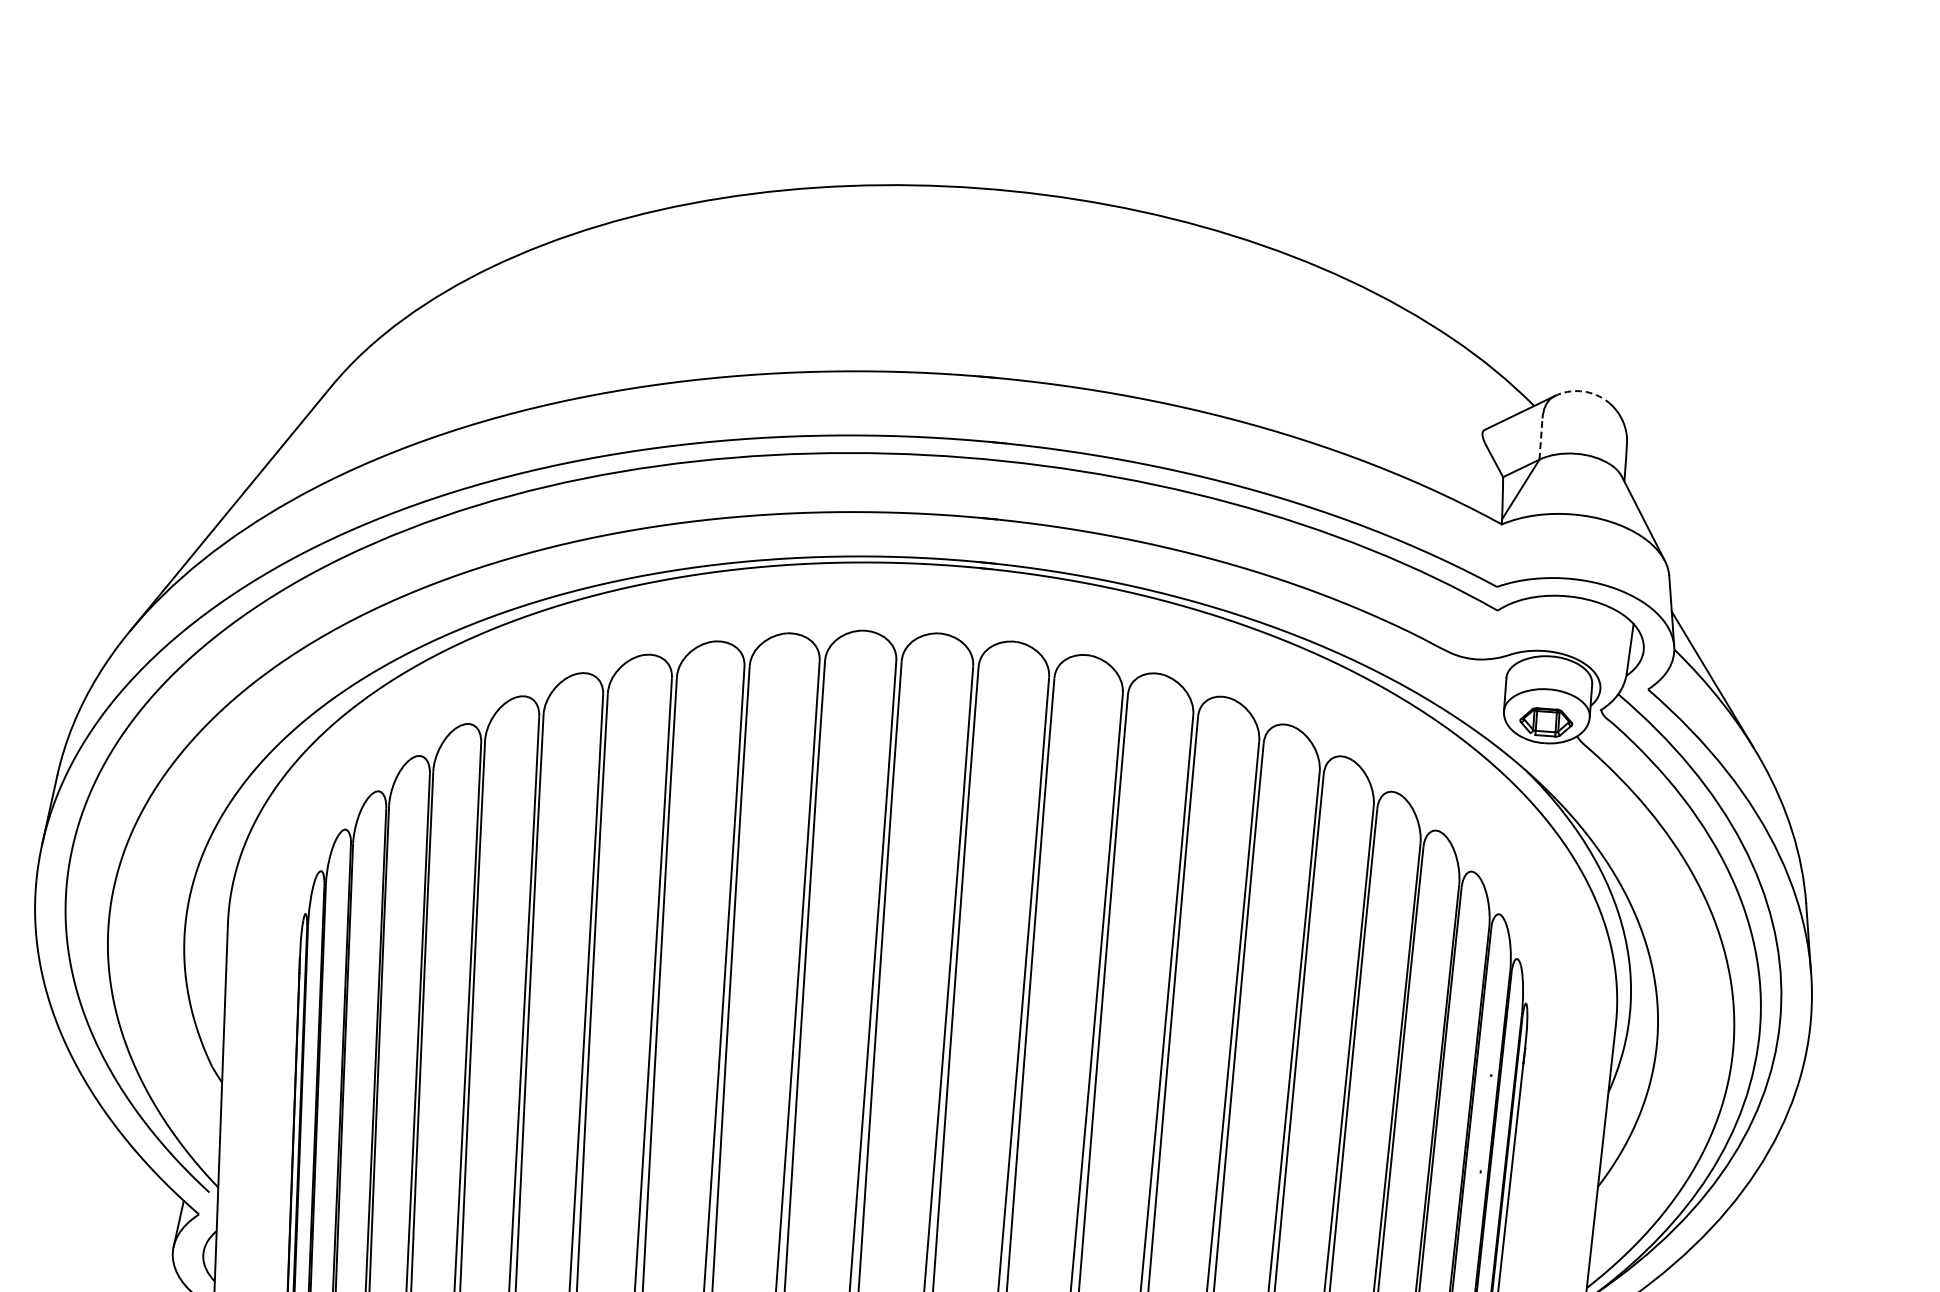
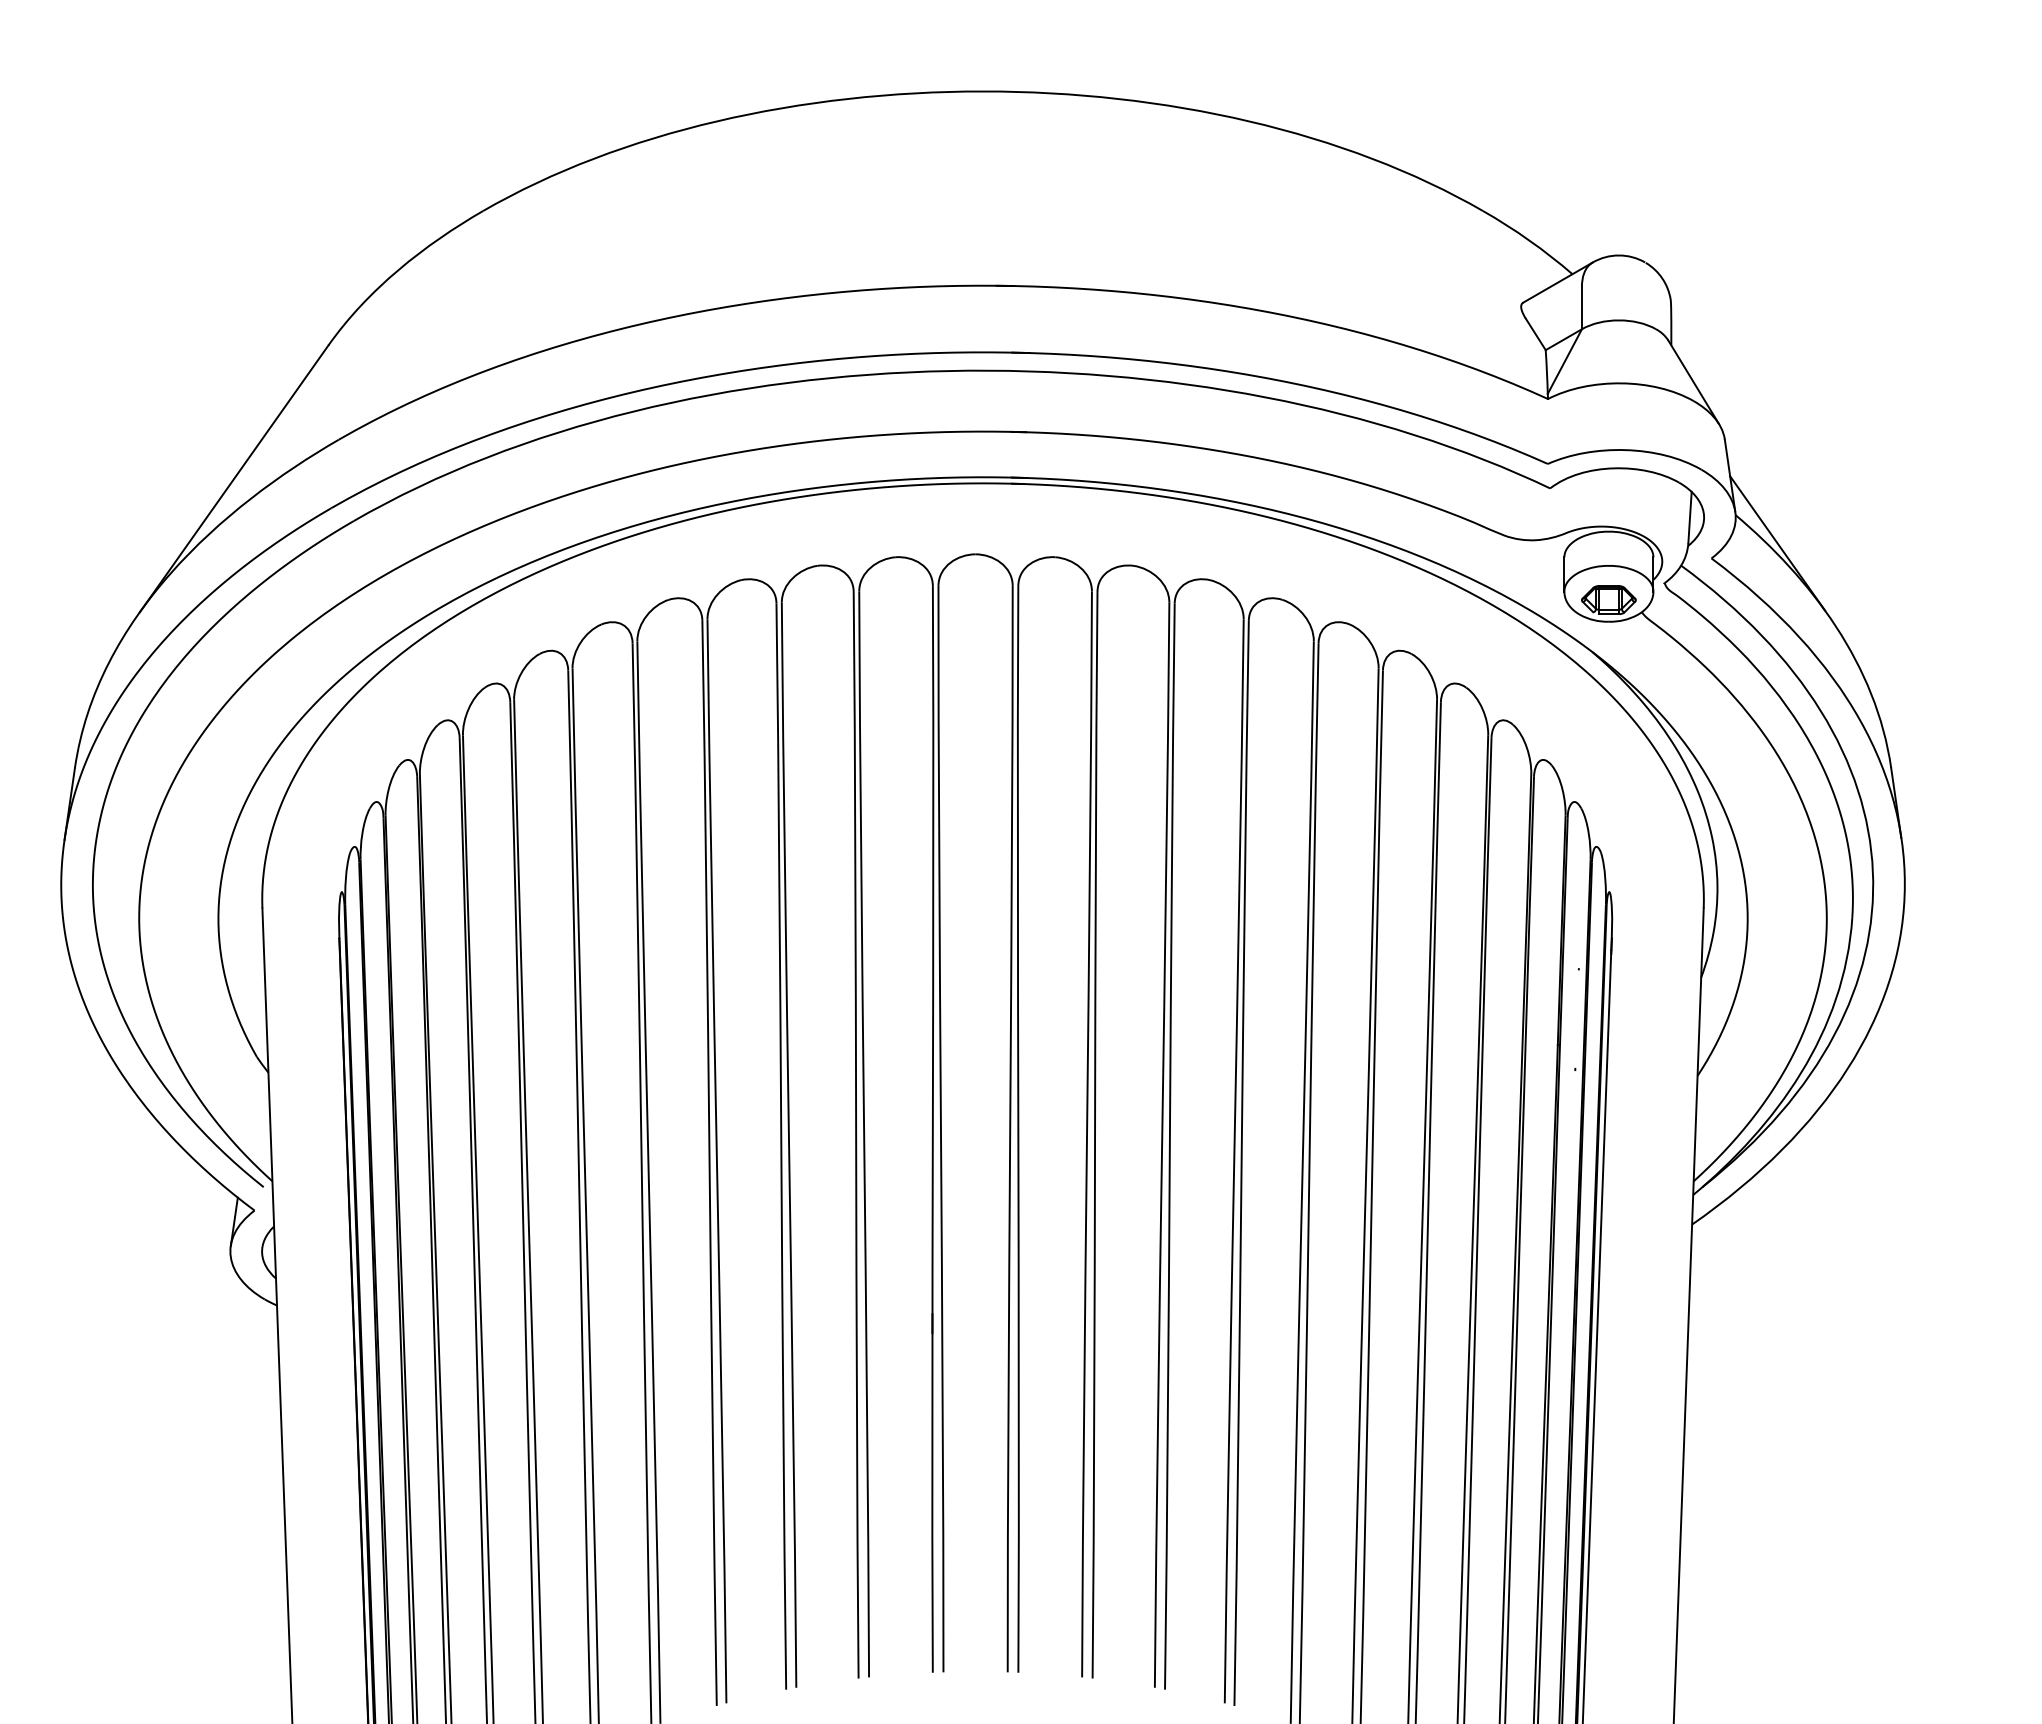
arc: (1579, 391) -> (1618, 255), dashed -> solid
line: (1540, 438) -> (1581, 307), dashed -> solid

